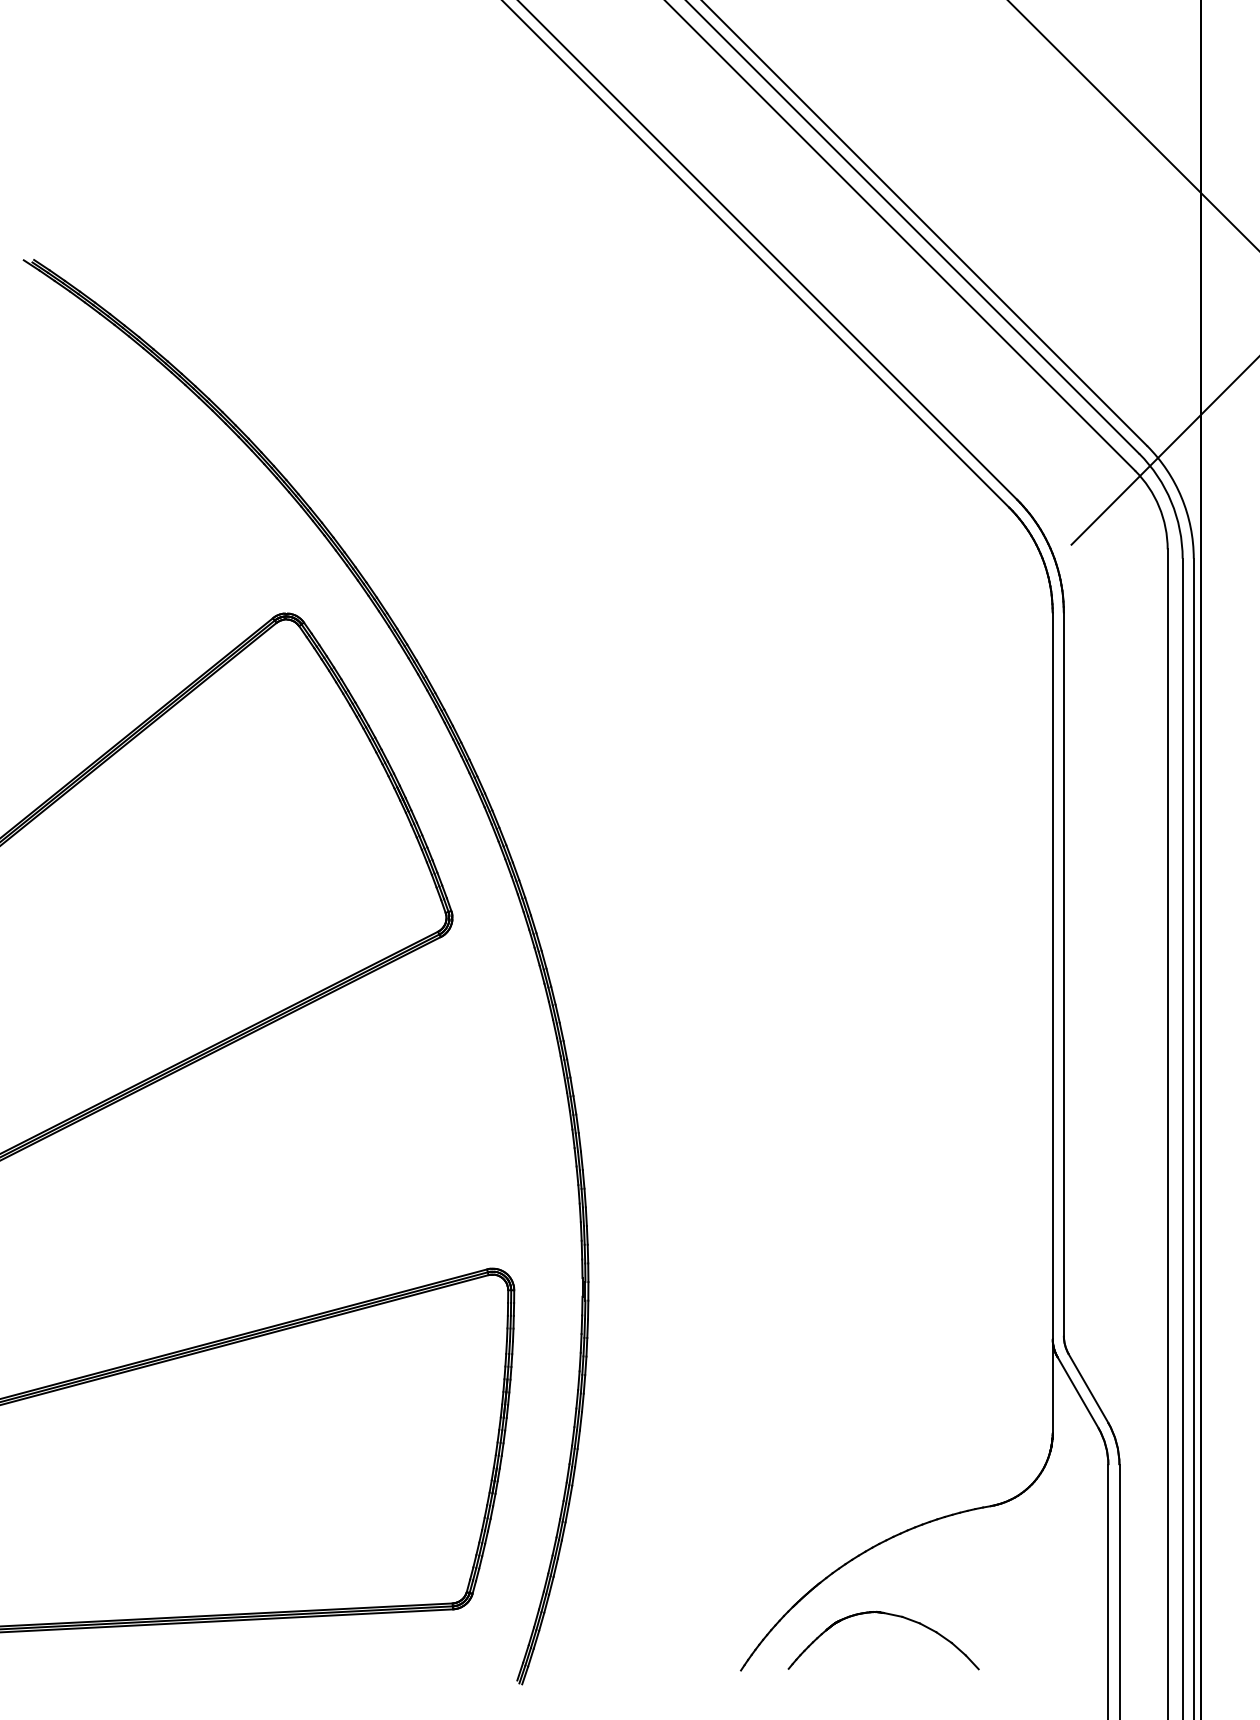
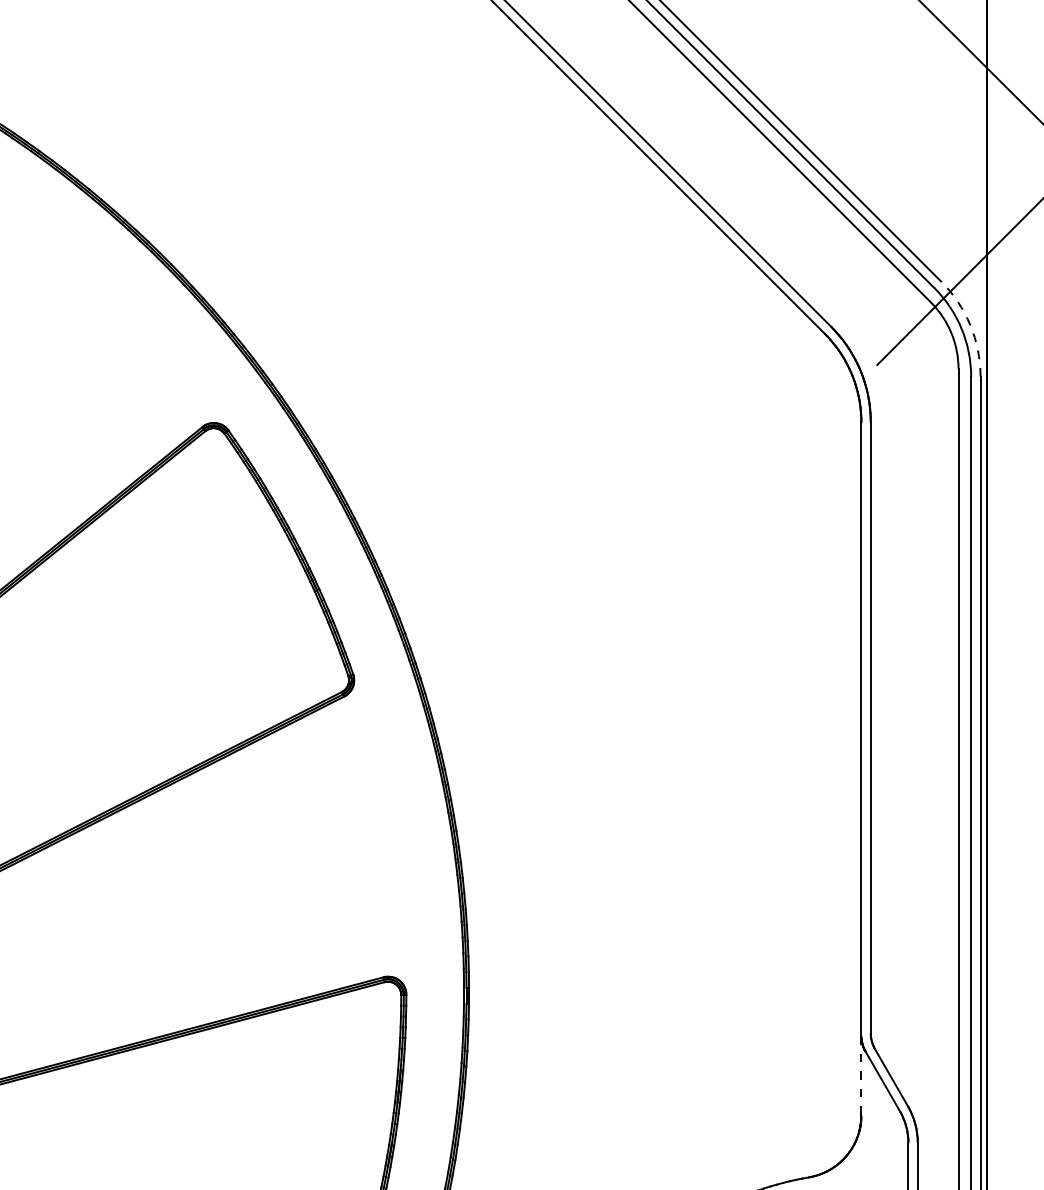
arc: (1181, 497) -> (970, 325), solid -> dashed
line: (1052, 1386) -> (861, 1076), solid -> dashed

